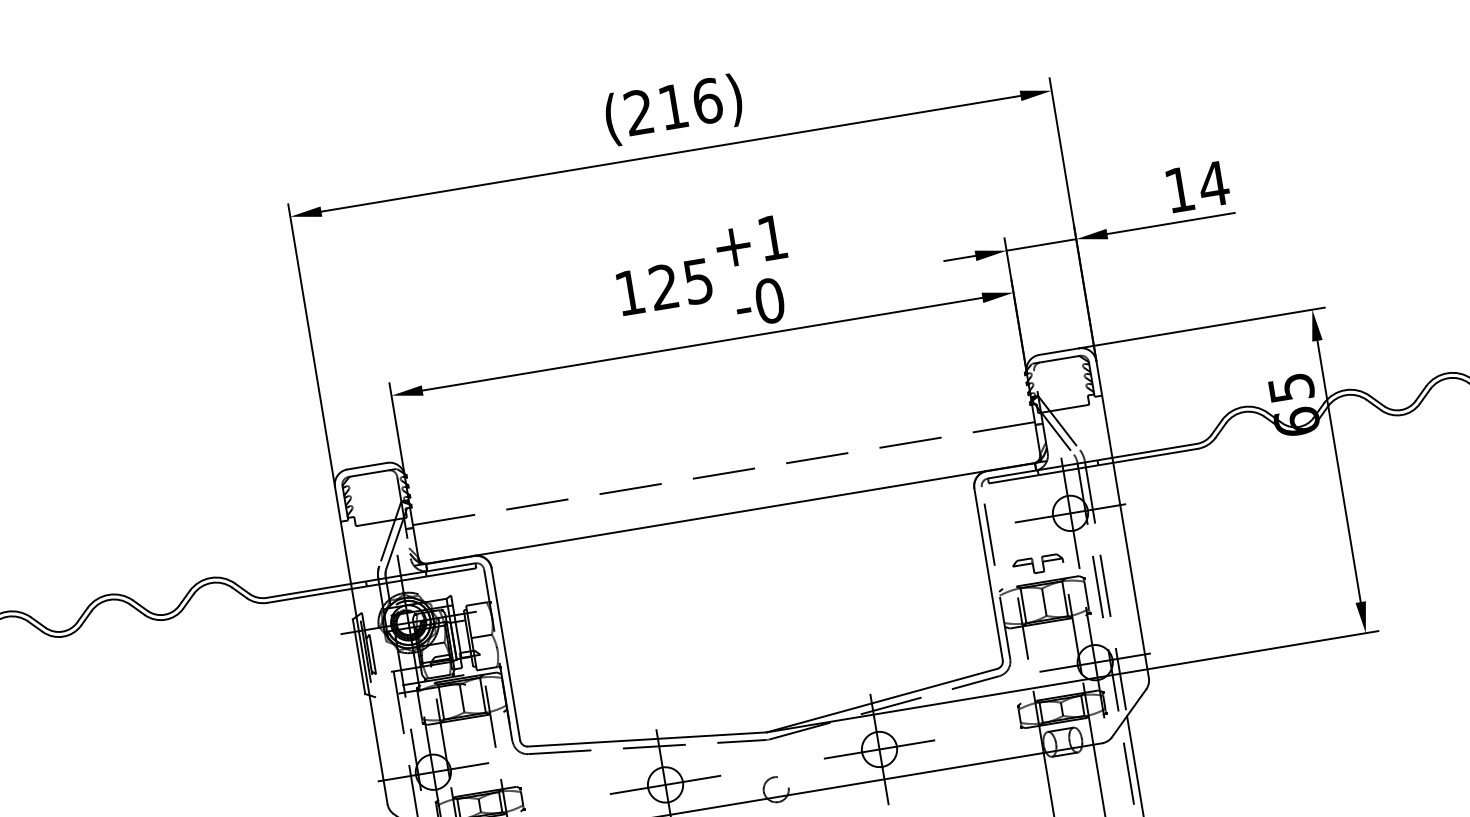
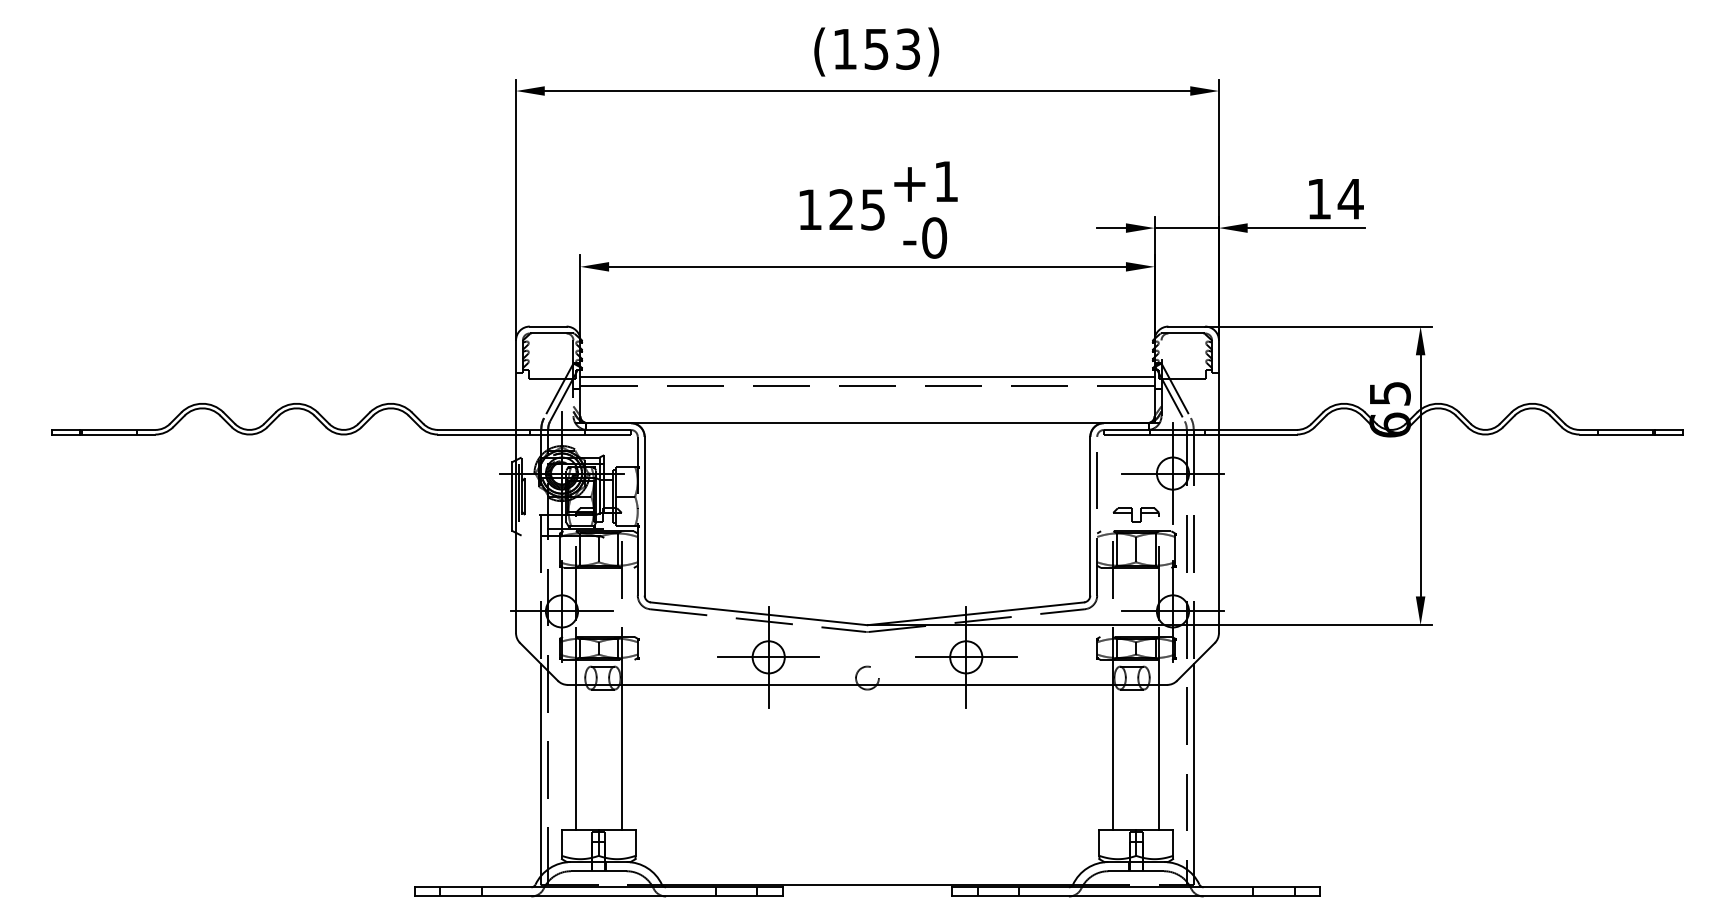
text: (673, 107) -> (876, 49), 216 -> 153
line: (722, 464) -> (867, 377), added

